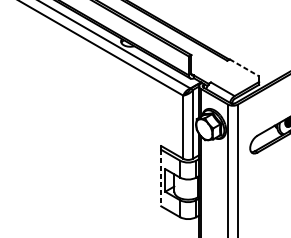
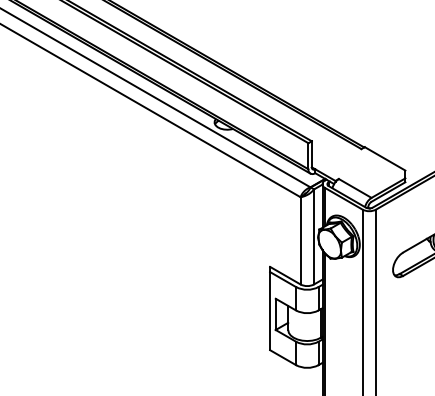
line: (244, 68) -> (385, 159), dashed -> solid
line: (161, 178) -> (270, 311), dashed -> solid

